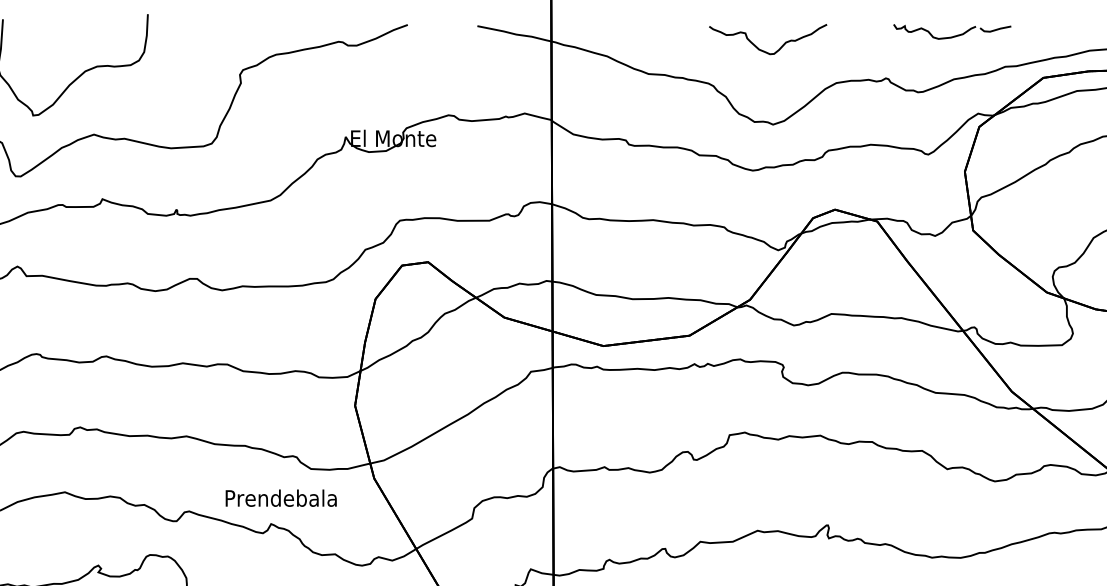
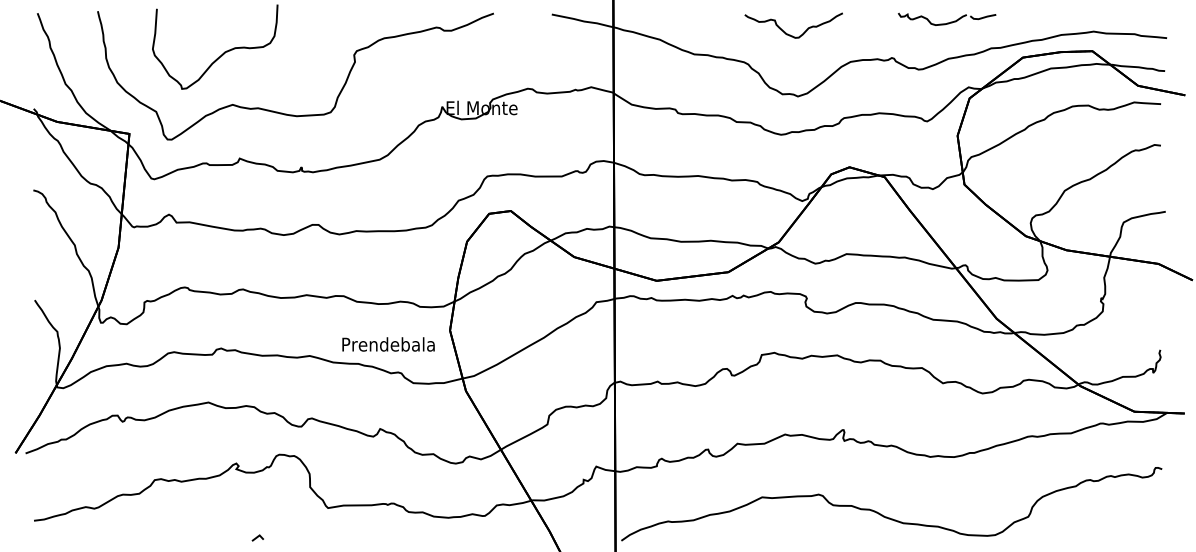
text: (281, 498) -> (388, 344), moved

